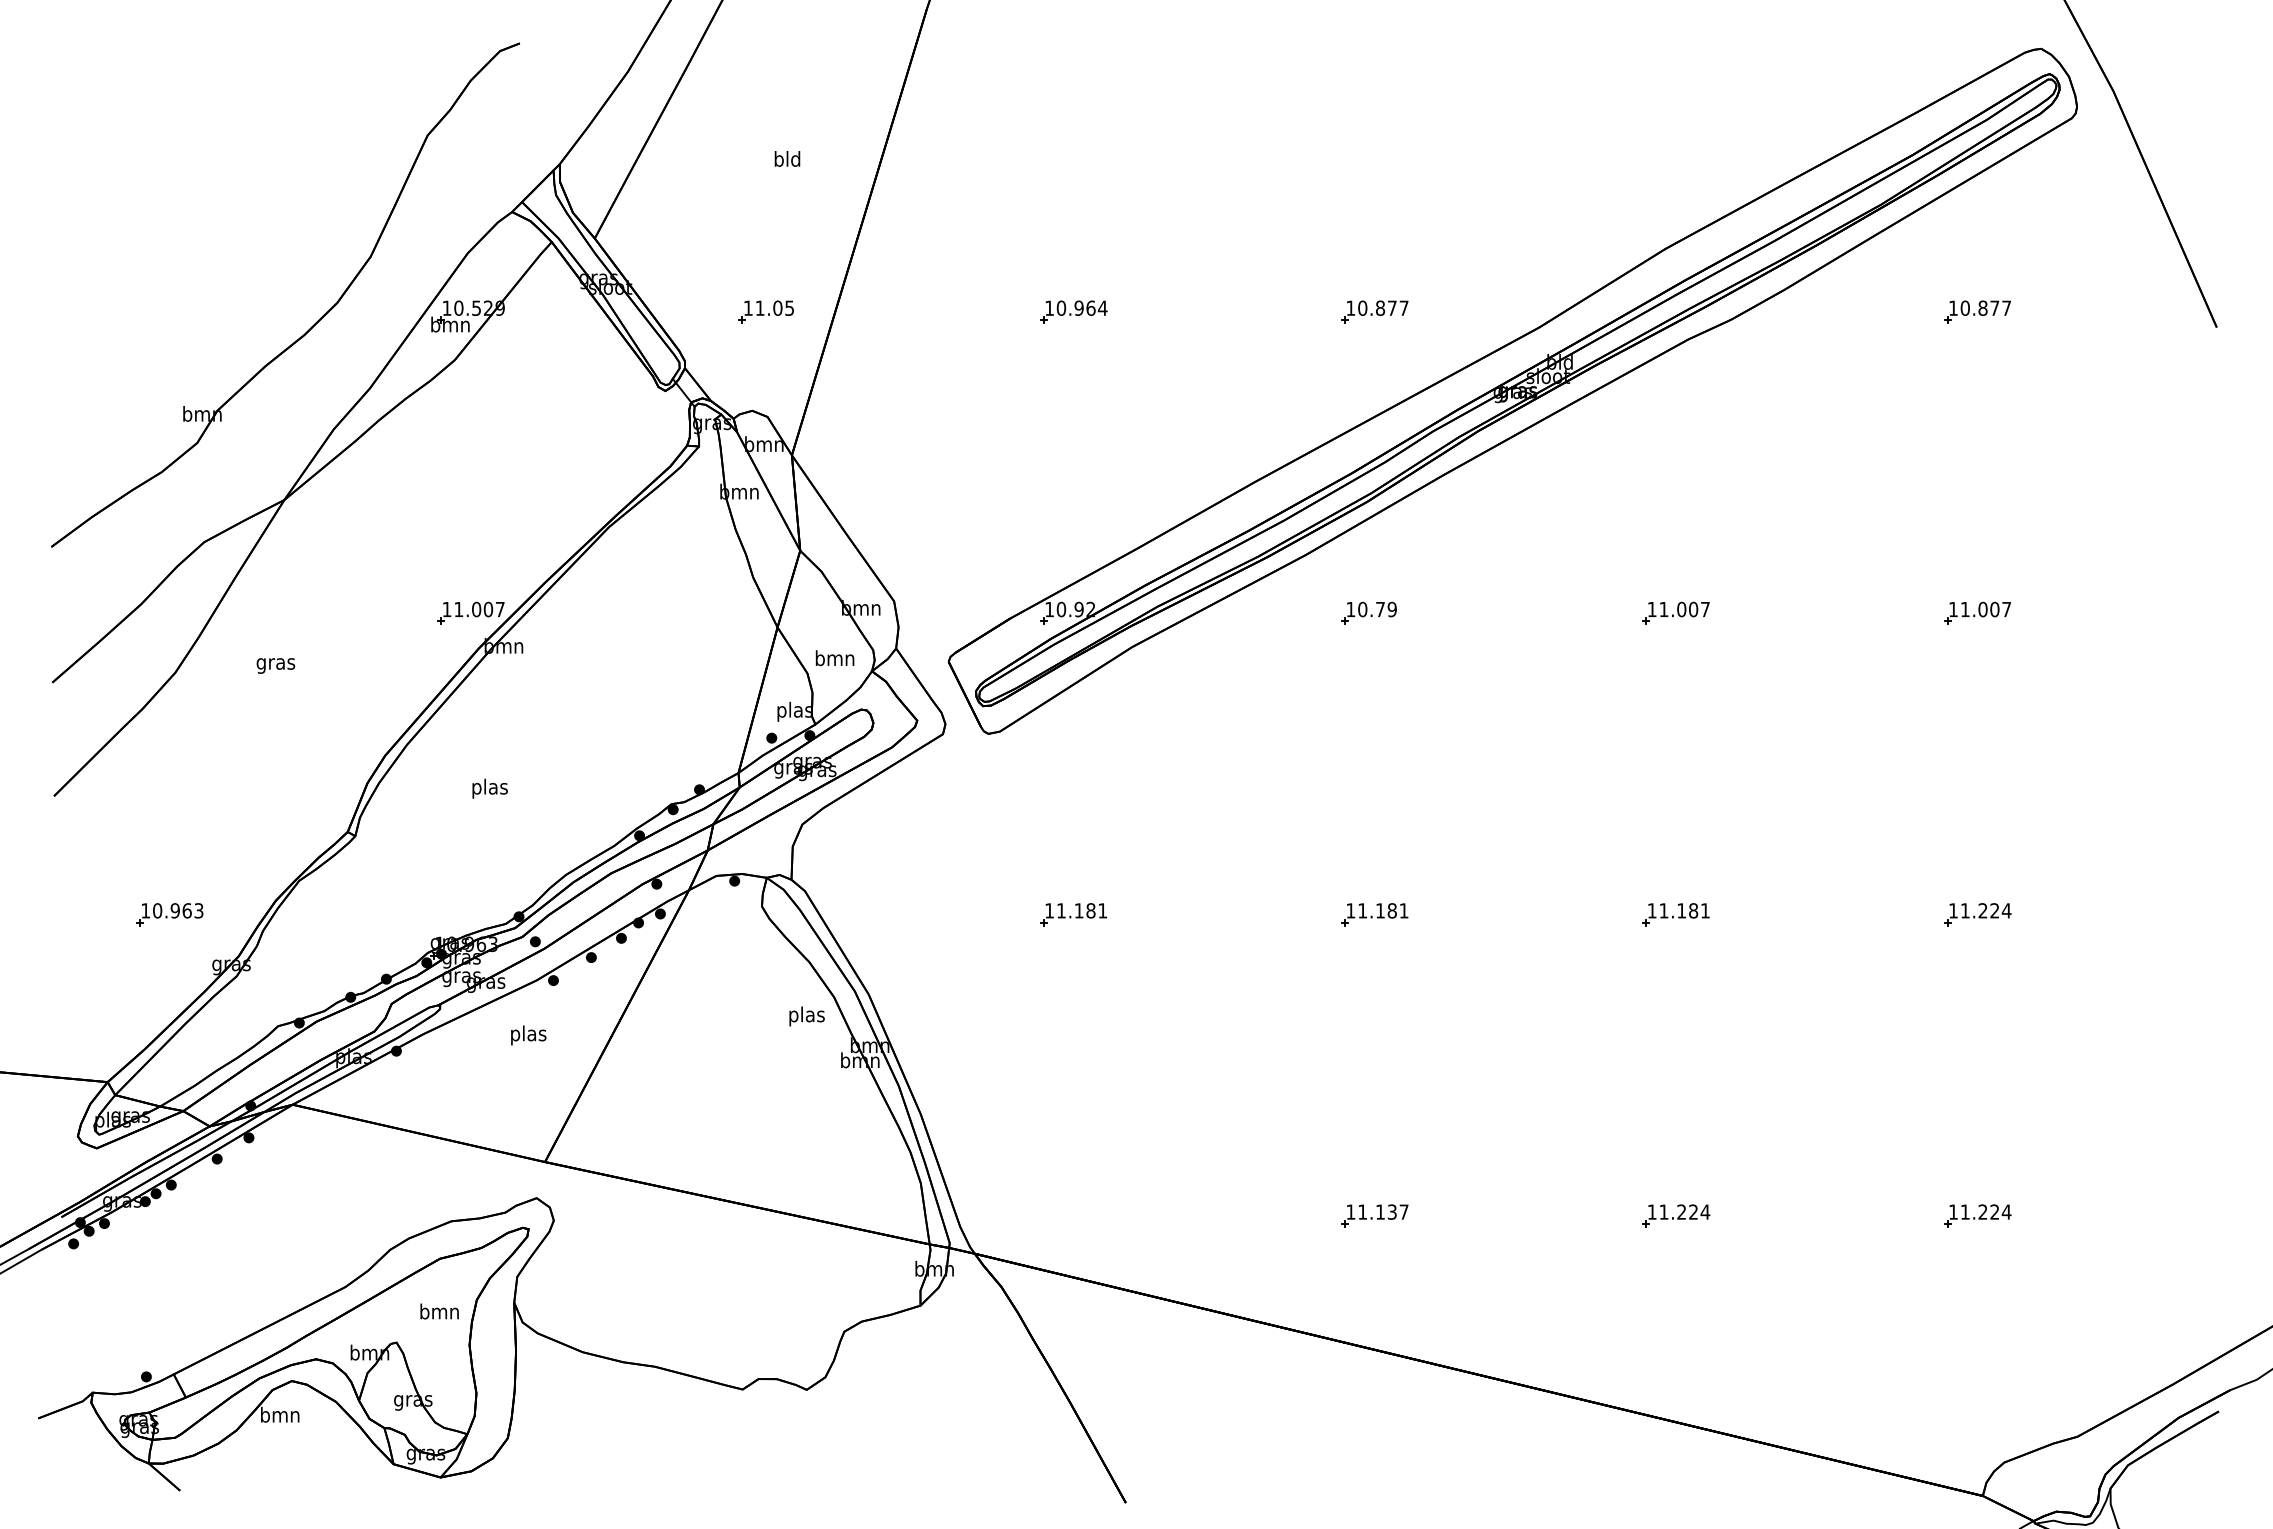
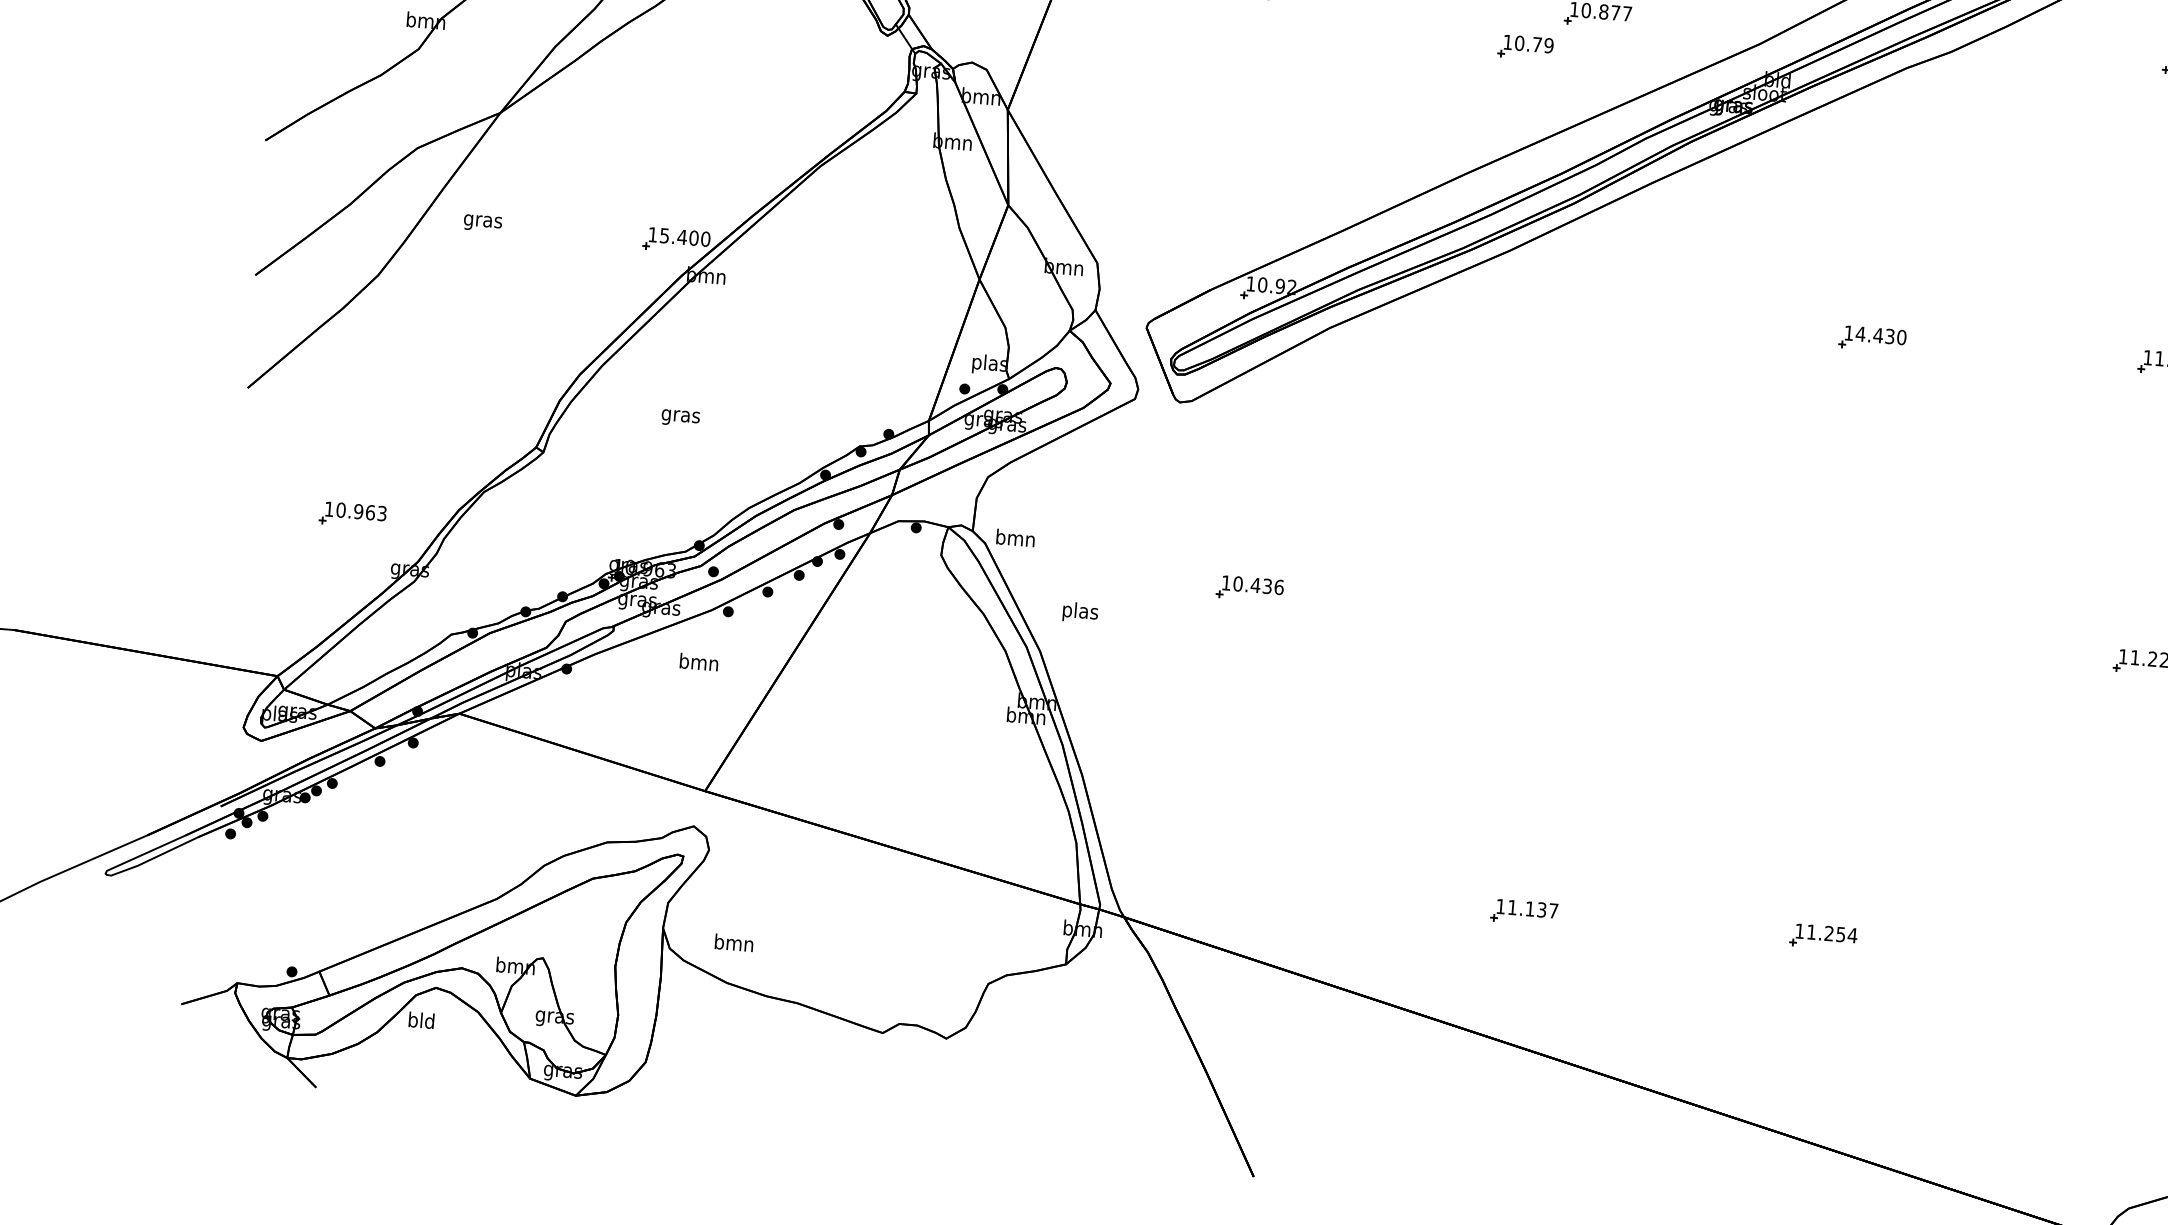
text: (479, 609) -> (685, 237), 11.007 -> 15.400
text: (1684, 609) -> (1881, 335), 11.007 -> 14.430
part: (1368, 612) -> (1525, 46), moved
text: (834, 658) -> (1015, 538), moved
text: (275, 665) -> (482, 222), moved
text: (489, 788) -> (680, 415), plas -> gras
text: (1081, 910) -> (1258, 585), 11.181 -> 10.436
part: (1374, 914) -> (1548, 613), removed
part: (1675, 914) -> (1847, 637), removed
text: (806, 1016) -> (1079, 612), moved
text: (528, 1035) -> (699, 664), plas -> bmn
text: (1693, 1211) -> (1840, 933), 11.224 -> 11.254
part: (1977, 1215) -> (2122, 961), removed
text: (439, 1311) -> (734, 942), moved
text: (280, 1414) -> (421, 1020), bmn -> bld

